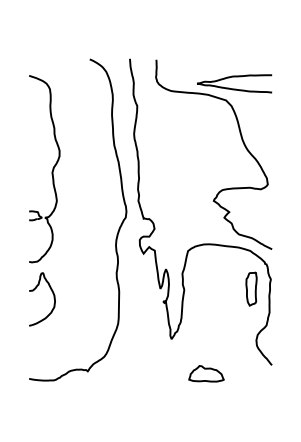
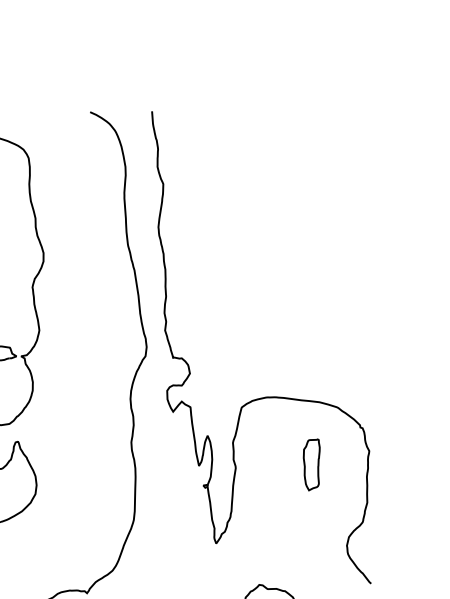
part: (241, 140) -> (324, 237), removed
part: (251, 288) -> (311, 463), moved

